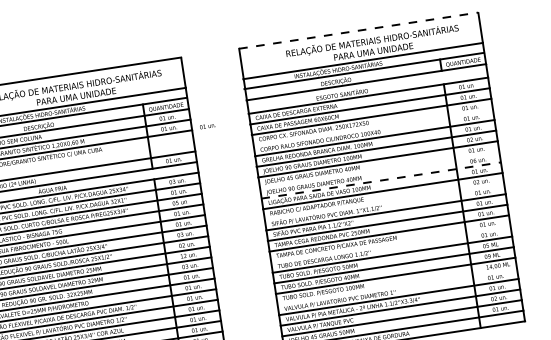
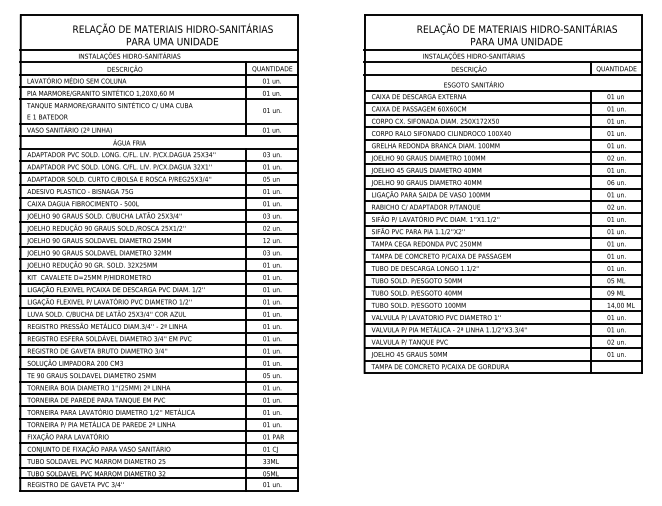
line: (358, 30) -> (503, 15), dashed -> solid
text: (208, 126) -> (272, 110), moved
line: (373, 127) -> (503, 127), added
line: (379, 169) -> (503, 176), added
line: (381, 180) -> (503, 188), dashed -> solid
line: (384, 201) -> (503, 213), added
line: (391, 244) -> (503, 262), added
line: (397, 286) -> (503, 311), added

